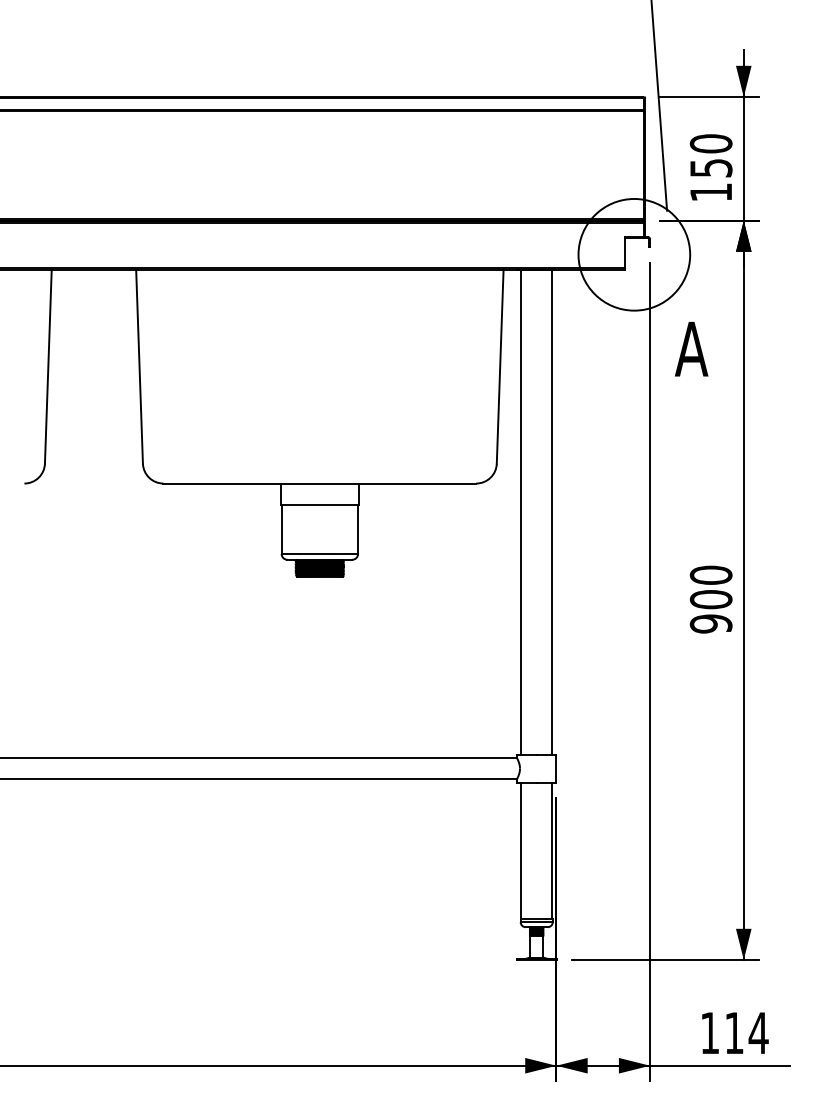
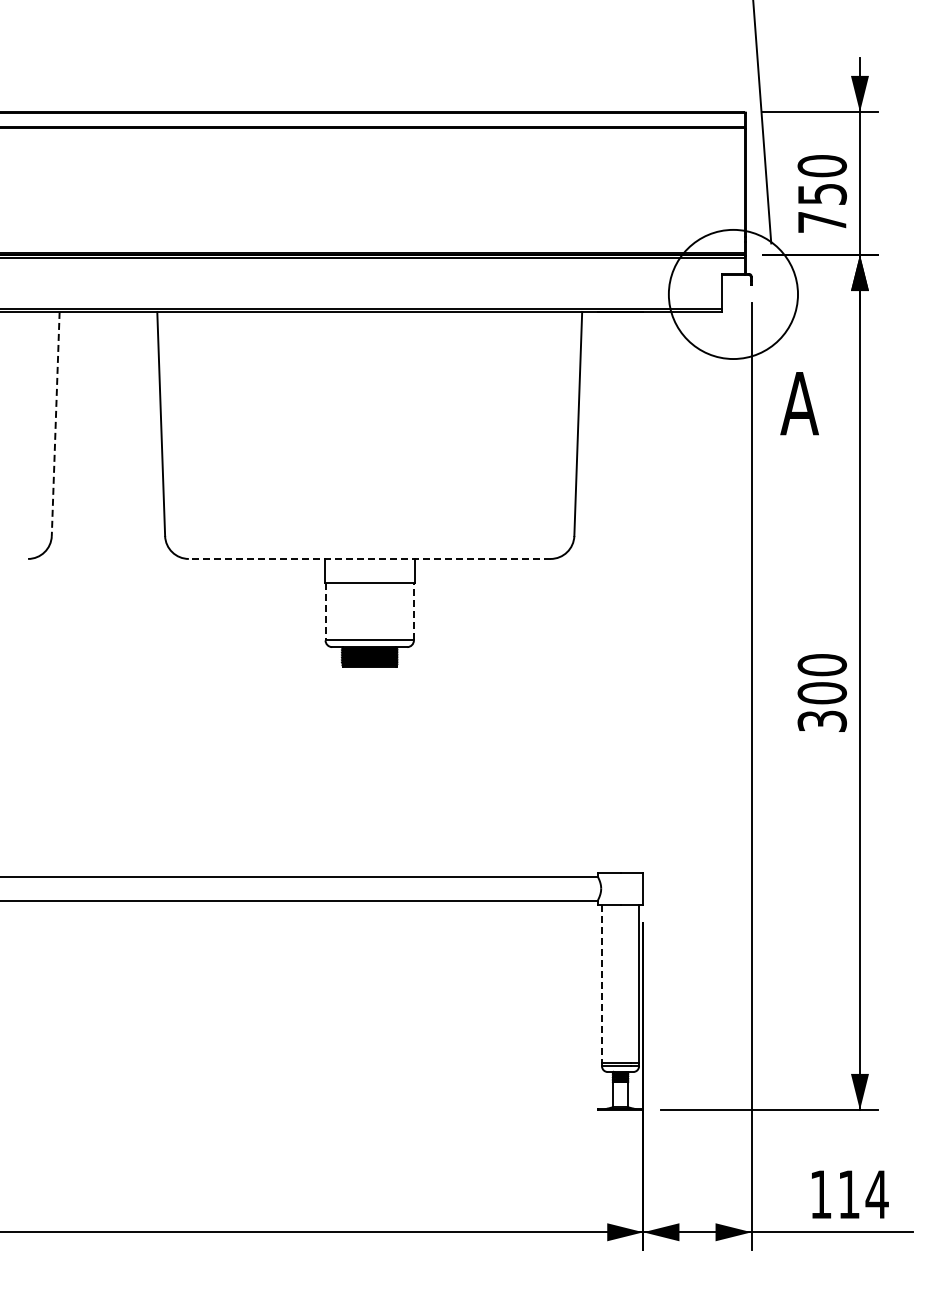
text: (711, 192) -> (822, 222), 150 -> 750
line: (48, 367) -> (55, 424), solid -> dashed
line: (319, 483) -> (369, 558), solid -> dashed
line: (521, 512) -> (602, 592), removed
line: (552, 512) -> (638, 592), removed
line: (281, 528) -> (325, 611), solid -> dashed
line: (357, 528) -> (413, 611), solid -> dashed
text: (710, 624) -> (821, 721), 900 -> 300
line: (521, 850) -> (602, 983), solid -> dashed

